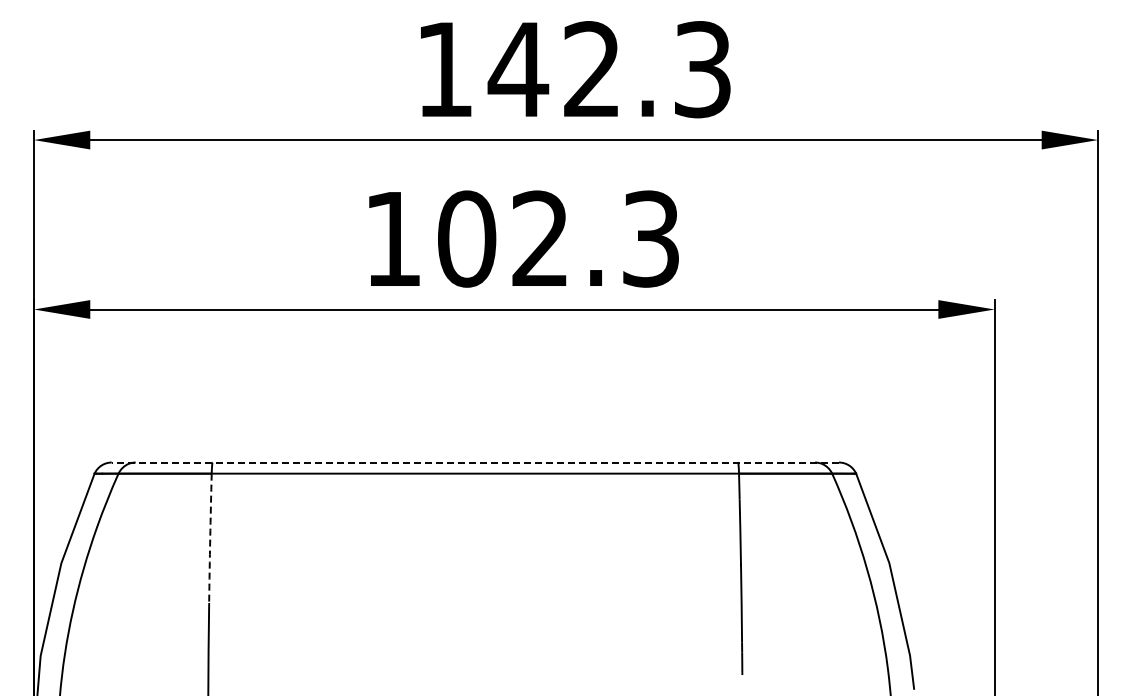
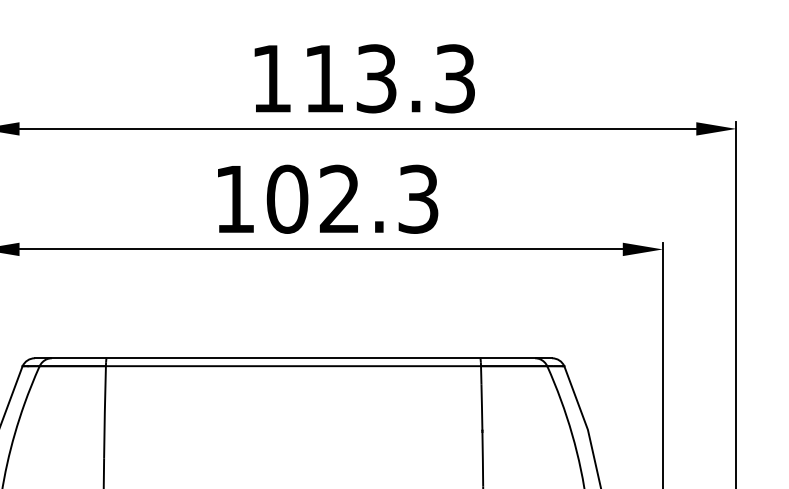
text: (553, 69) -> (349, 78), 142.3 -> 113.3
line: (475, 462) -> (293, 358), dashed -> solid
arc: (210, 538) -> (105, 412), dashed -> solid

